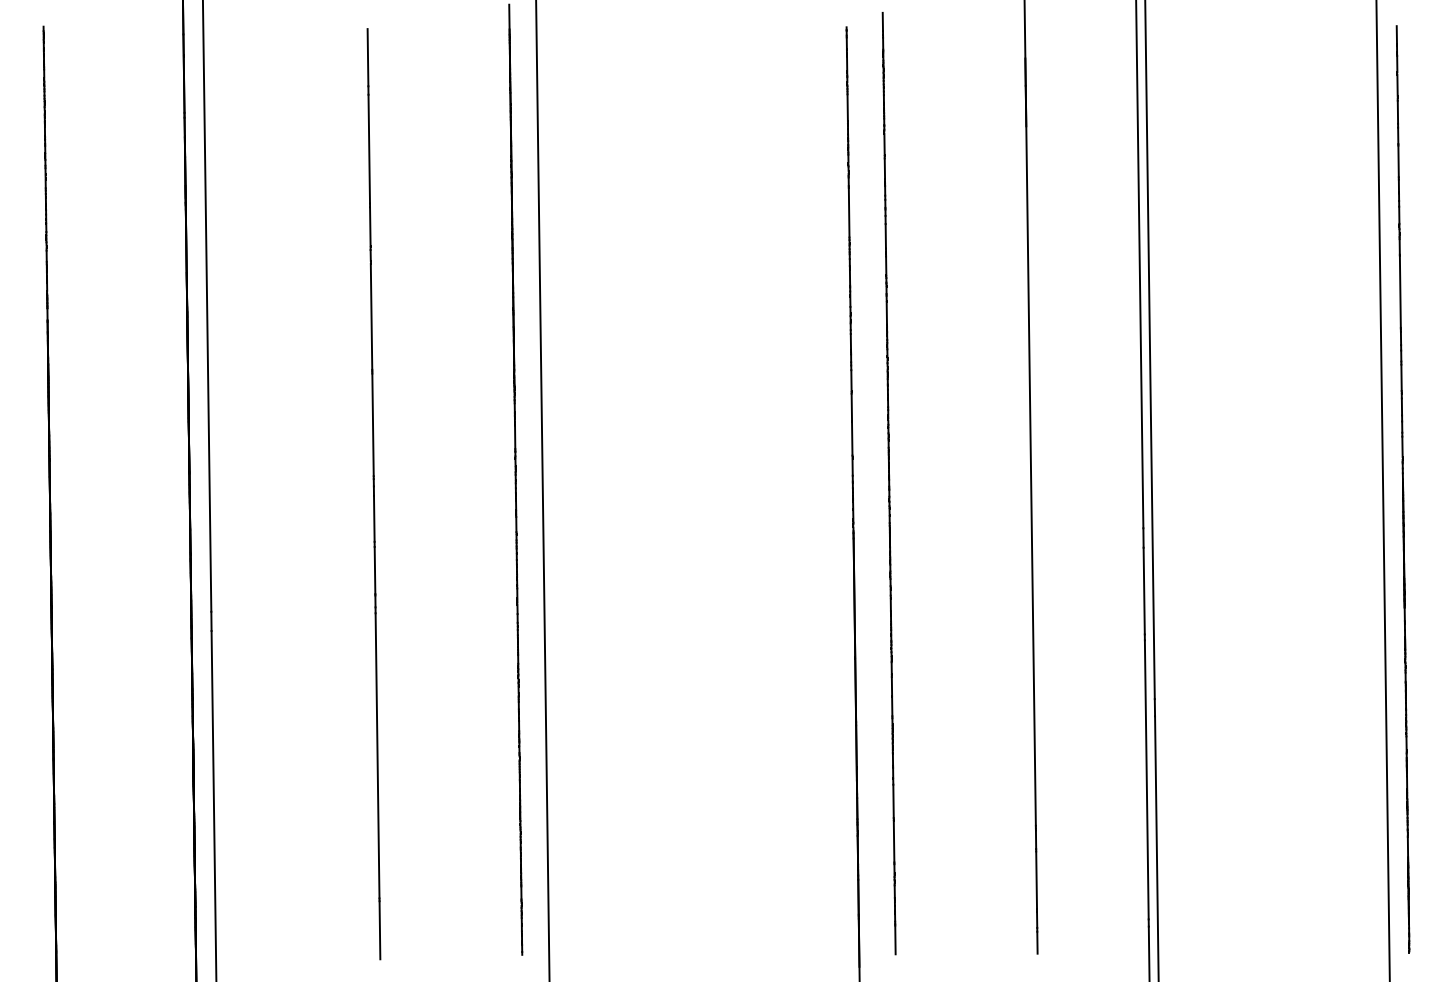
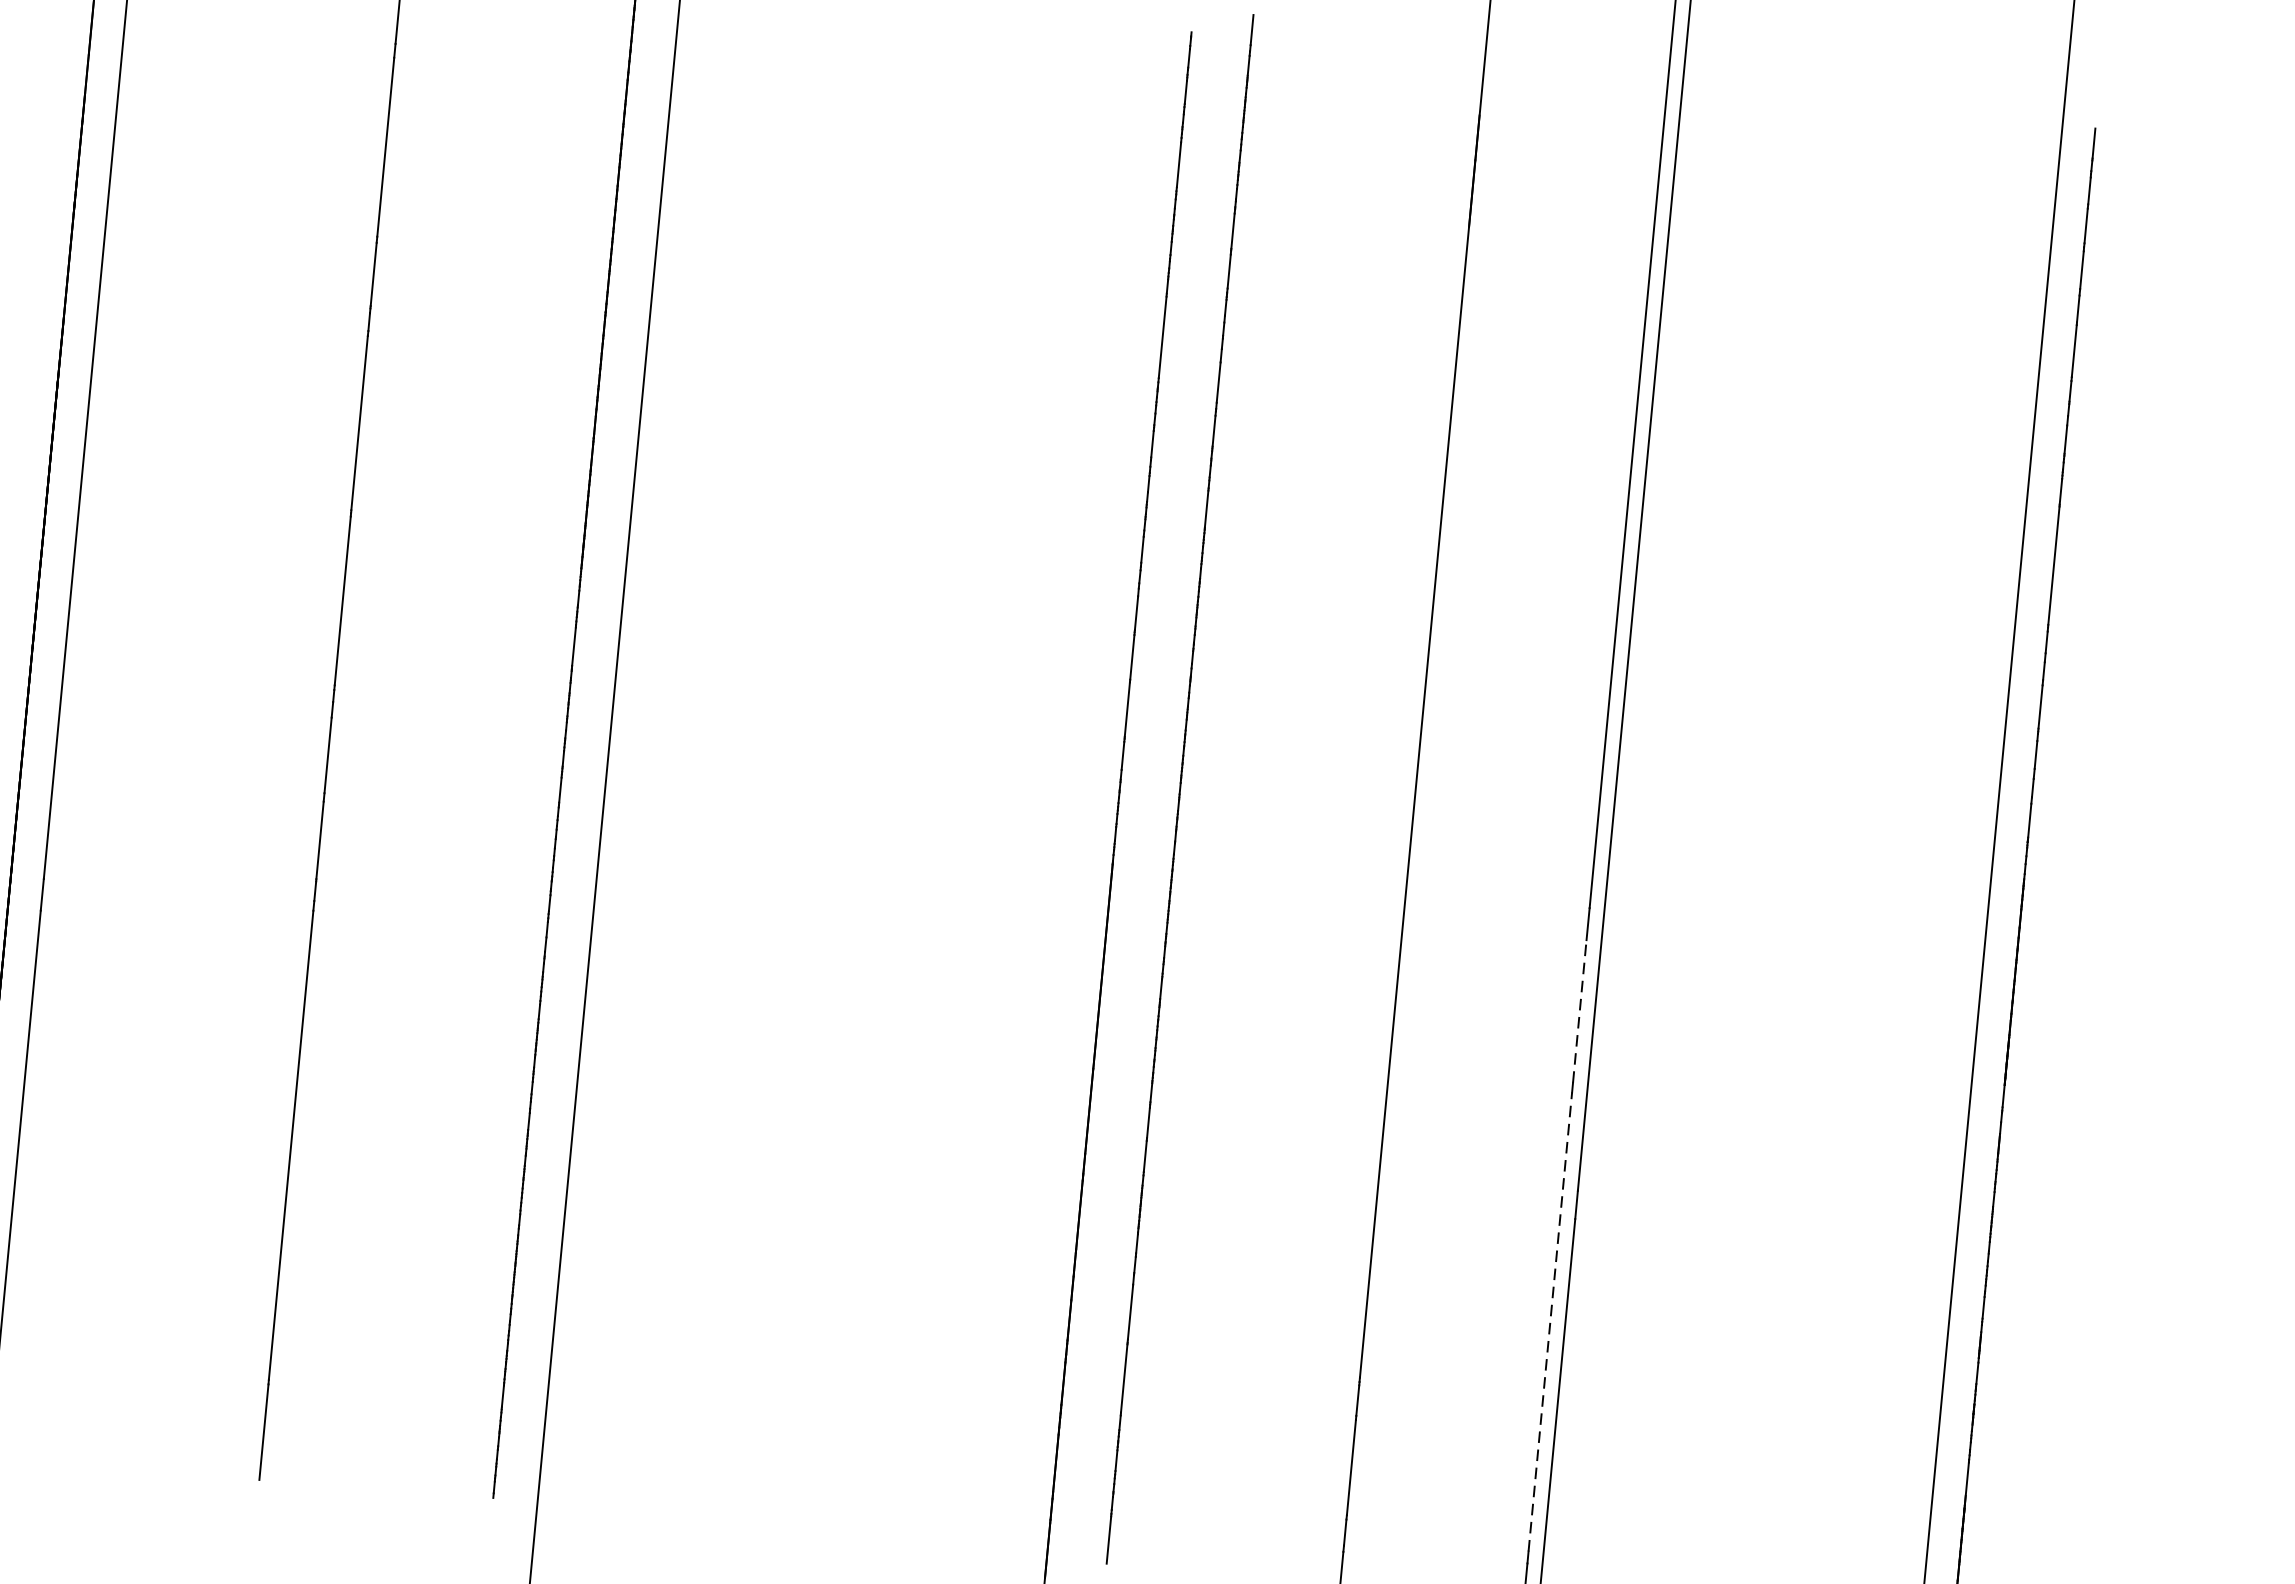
line: (1144, 590) -> (1580, 1010), solid -> dashed
line: (1146, 779) -> (1549, 1321), solid -> dashed

